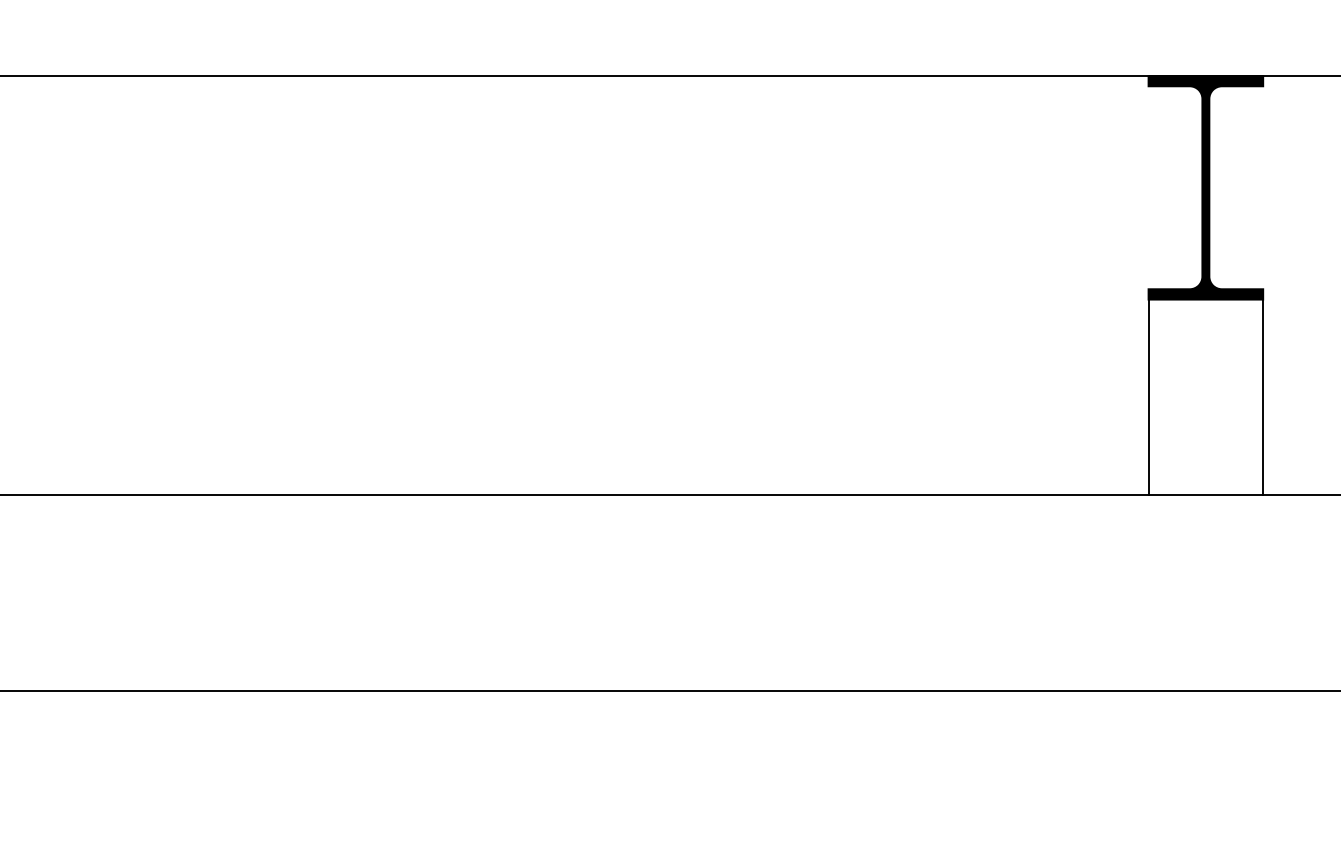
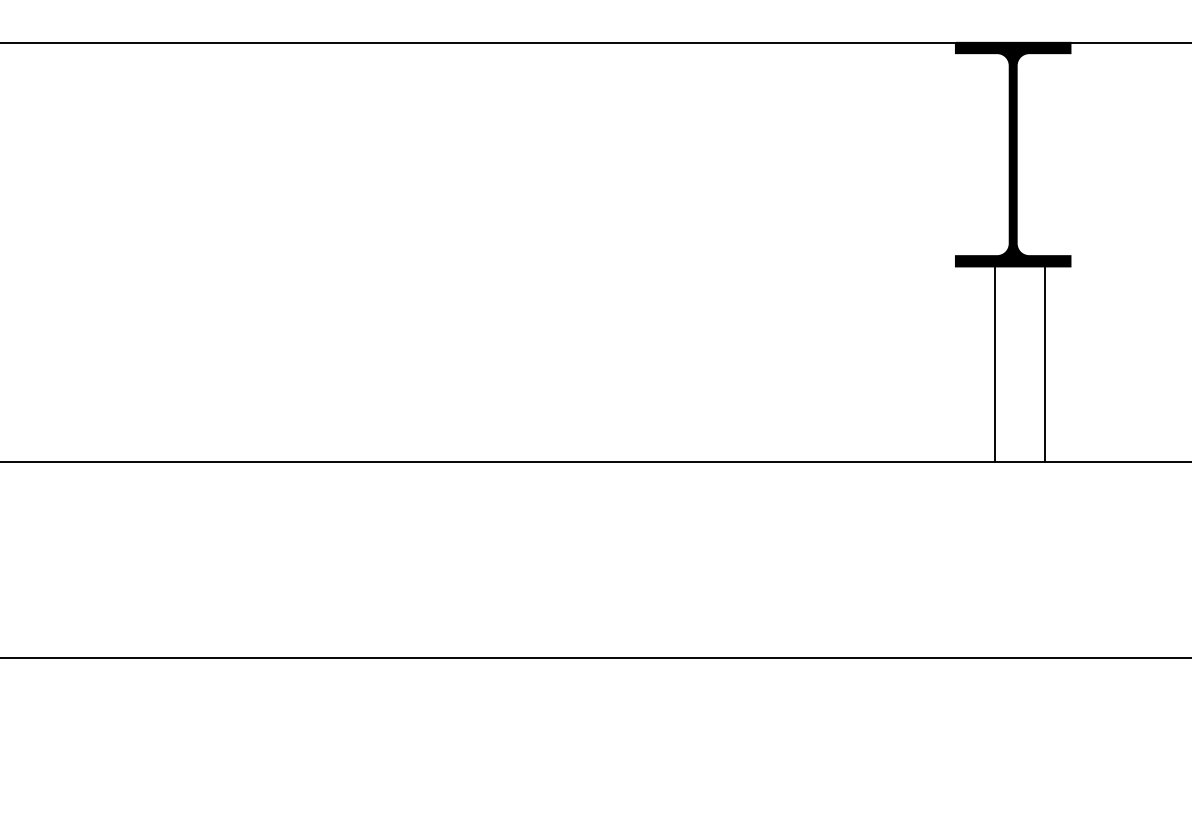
line: (1148, 397) -> (994, 364), moved
line: (1263, 397) -> (1044, 364), moved

